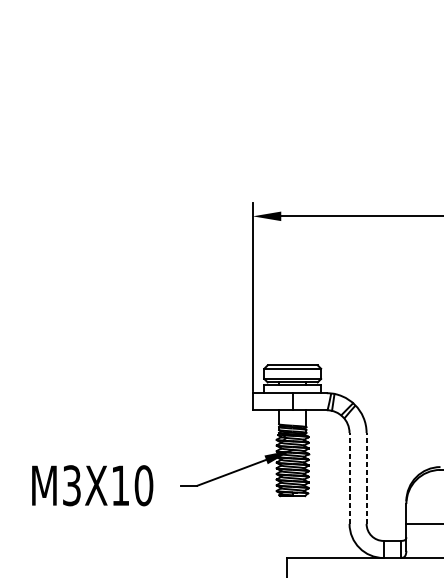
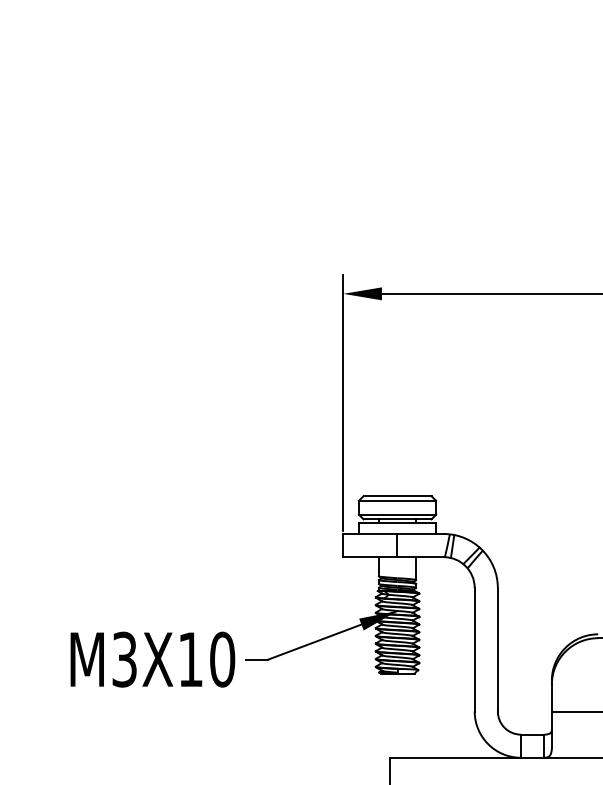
line: (349, 478) -> (474, 649), dashed -> solid
line: (366, 478) -> (497, 649), dashed -> solid
text: (92, 485) -> (152, 659), moved

